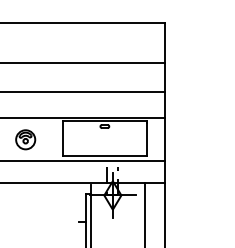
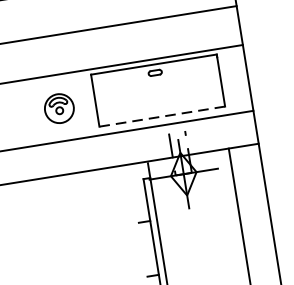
part: (25, 139) -> (59, 108), moved
line: (104, 155) -> (161, 116), solid -> dashed

